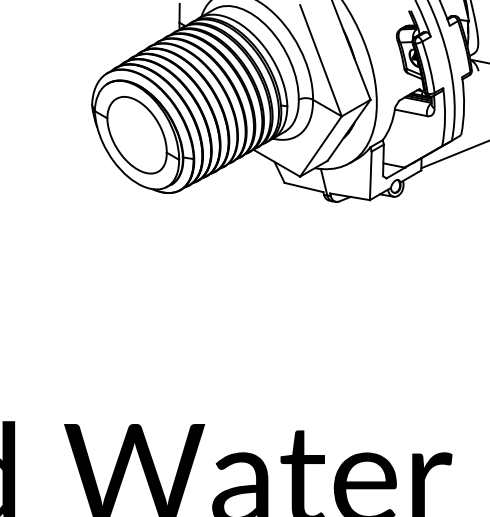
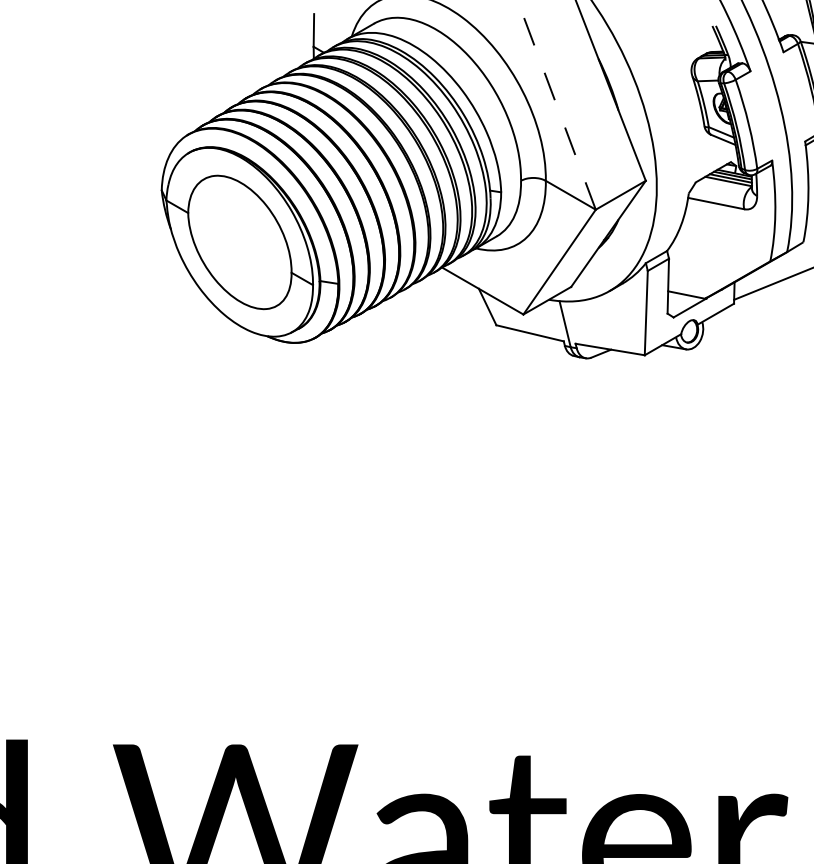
line: (320, 60) -> (558, 112), solid -> dashed

